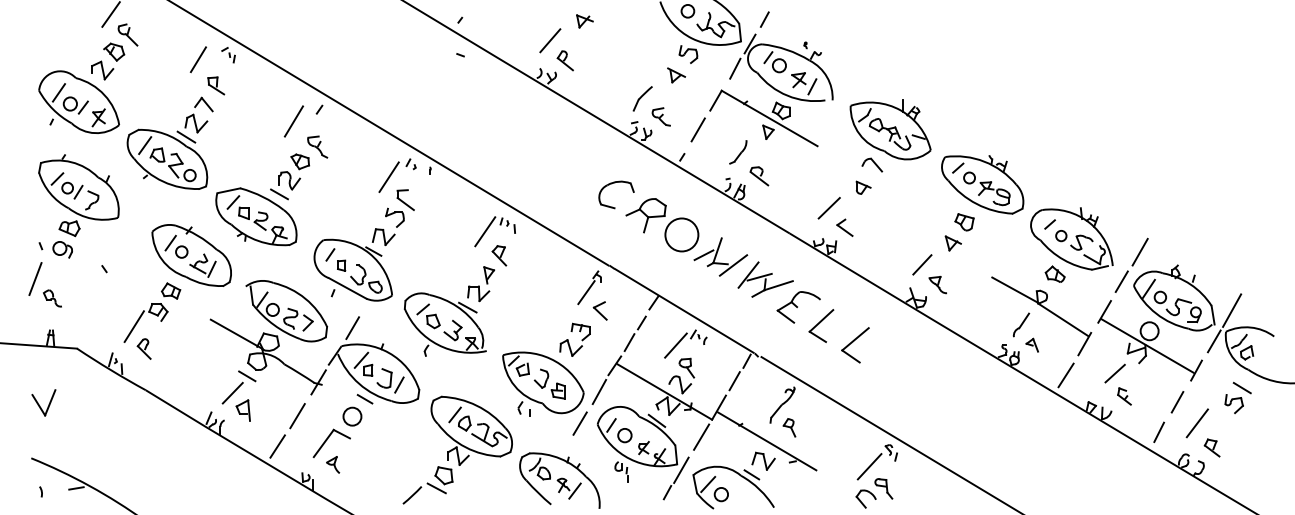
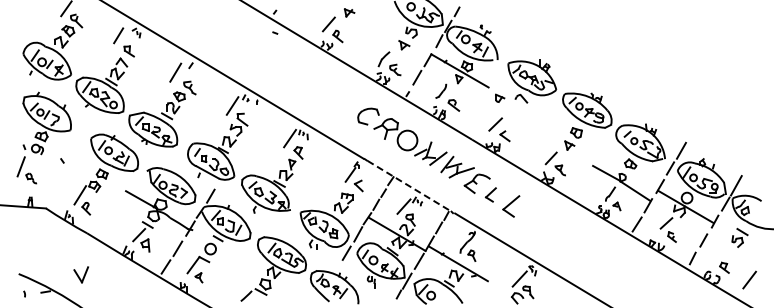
part: (864, 186) -> (500, 97), moved
line: (685, 311) -> (409, 186), solid -> dashed
part: (820, 325) -> (490, 194), size x0.7
part: (42, 402) -> (80, 274), moved
line: (1197, 422) -> (749, 279), moved

